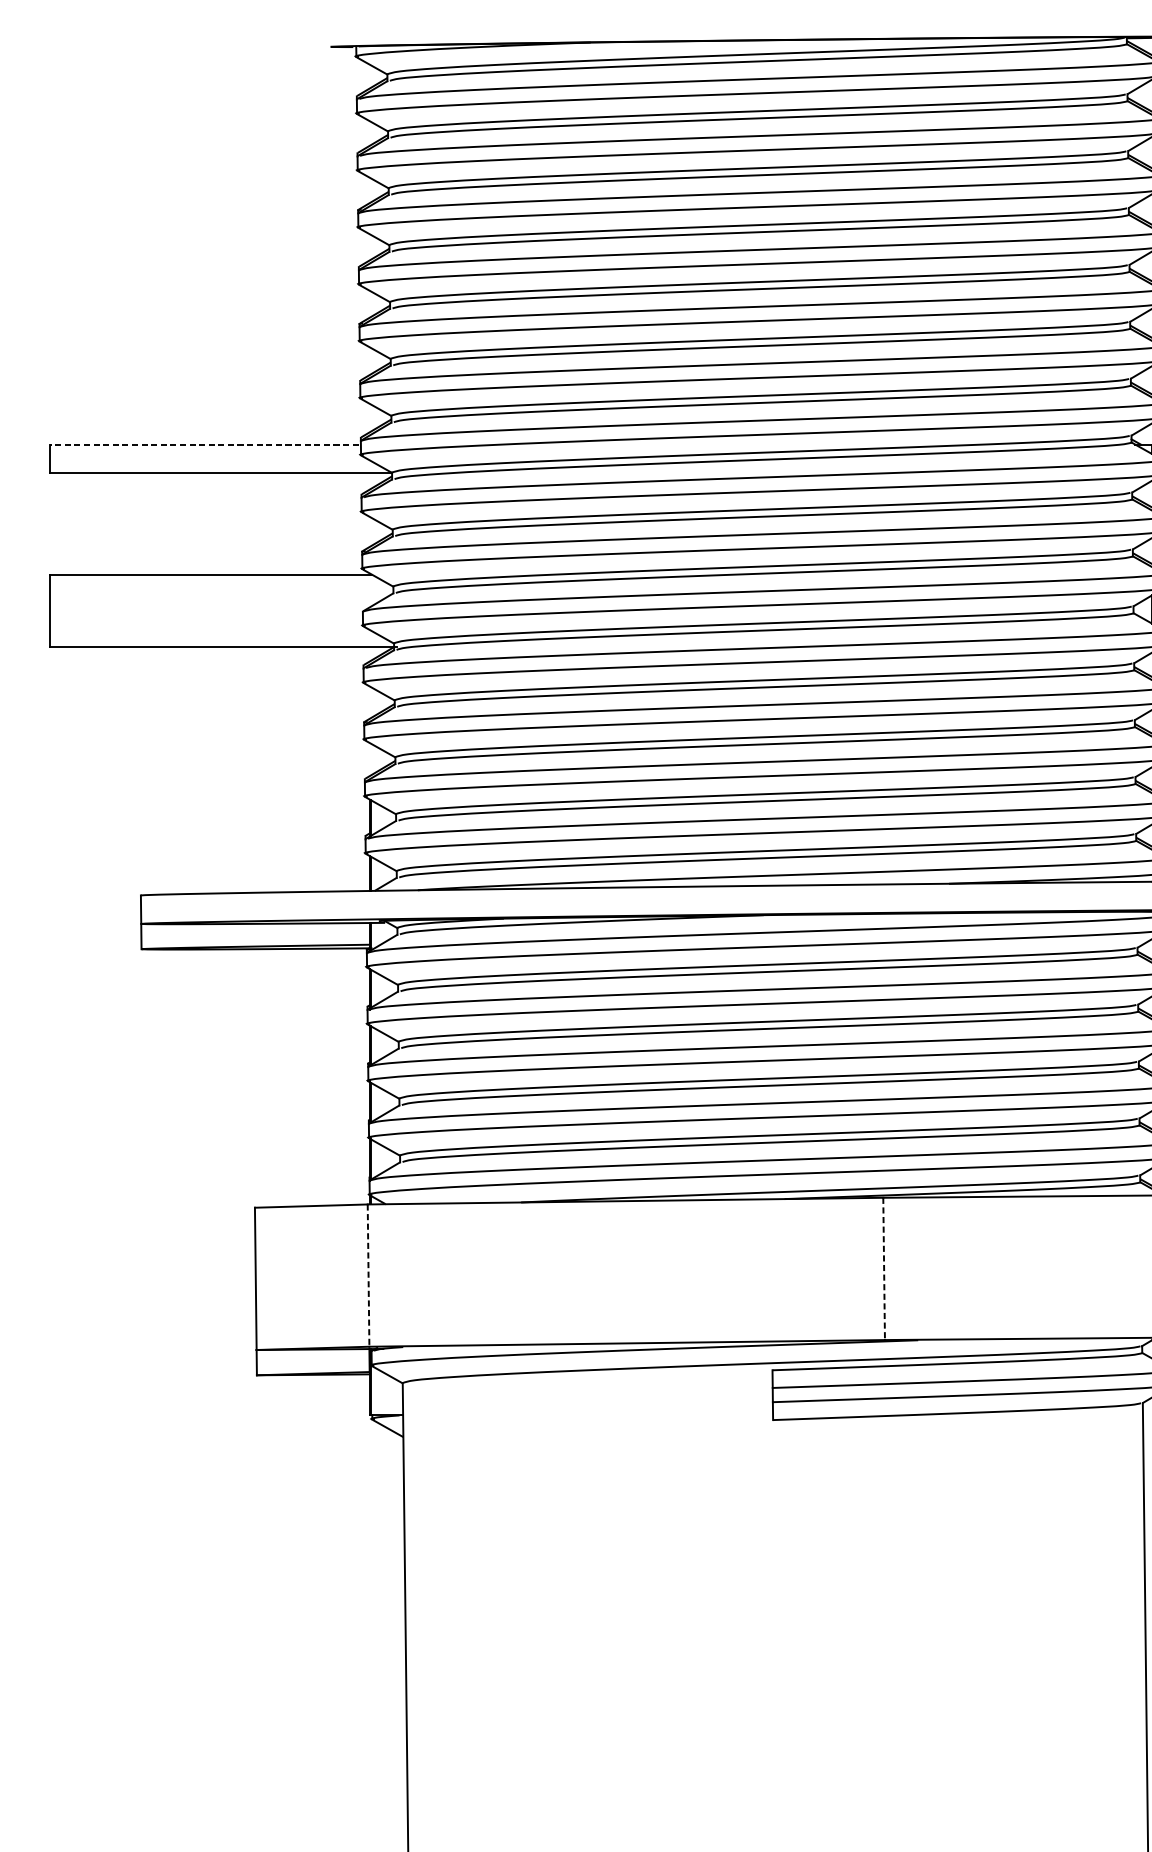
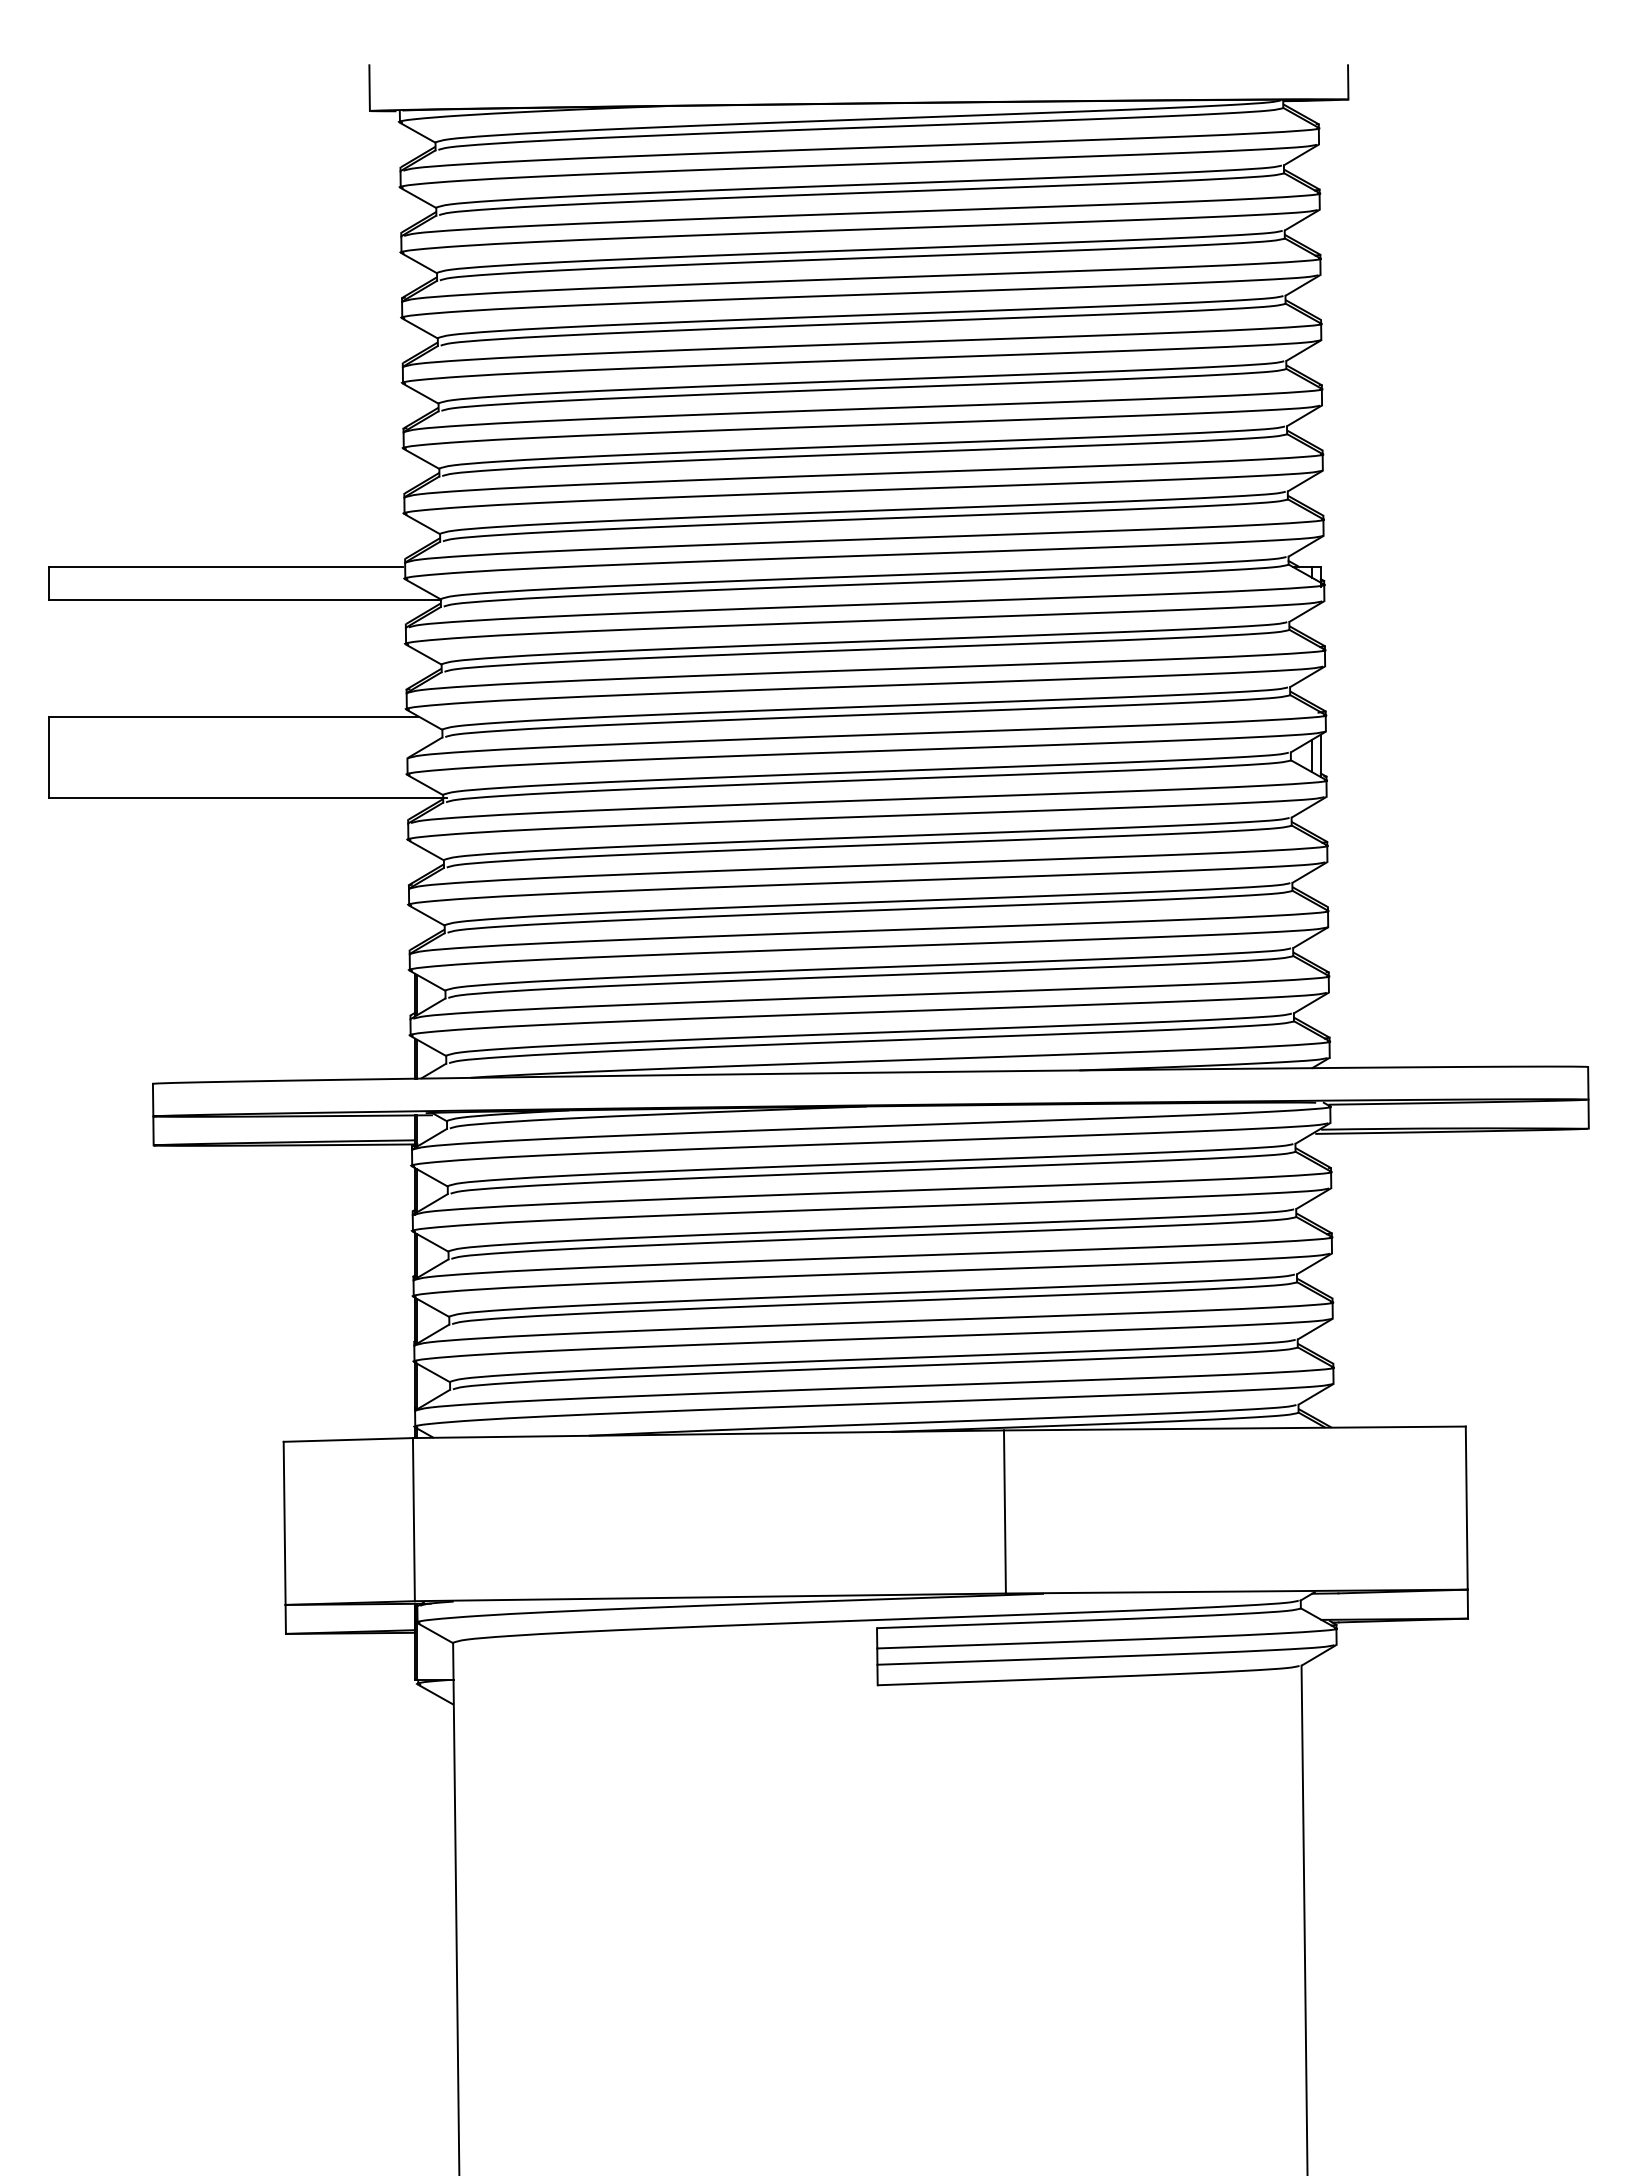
line: (329, 27) -> (369, 88), added
line: (204, 445) -> (225, 567), dashed -> solid
line: (883, 1268) -> (1004, 1511), dashed -> solid
line: (368, 1275) -> (413, 1519), dashed -> solid

